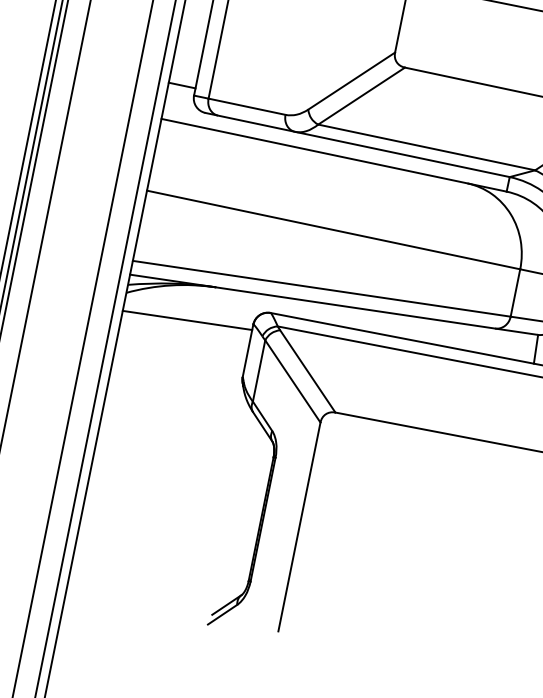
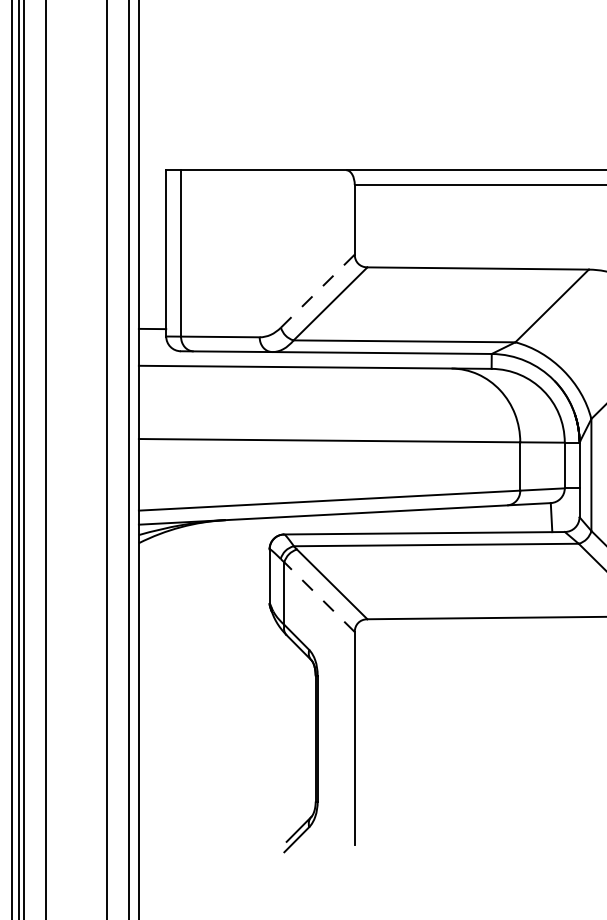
line: (351, 81) -> (317, 291), solid -> dashed
line: (186, 319) -> (203, 557), removed
line: (292, 381) -> (319, 597), solid -> dashed

